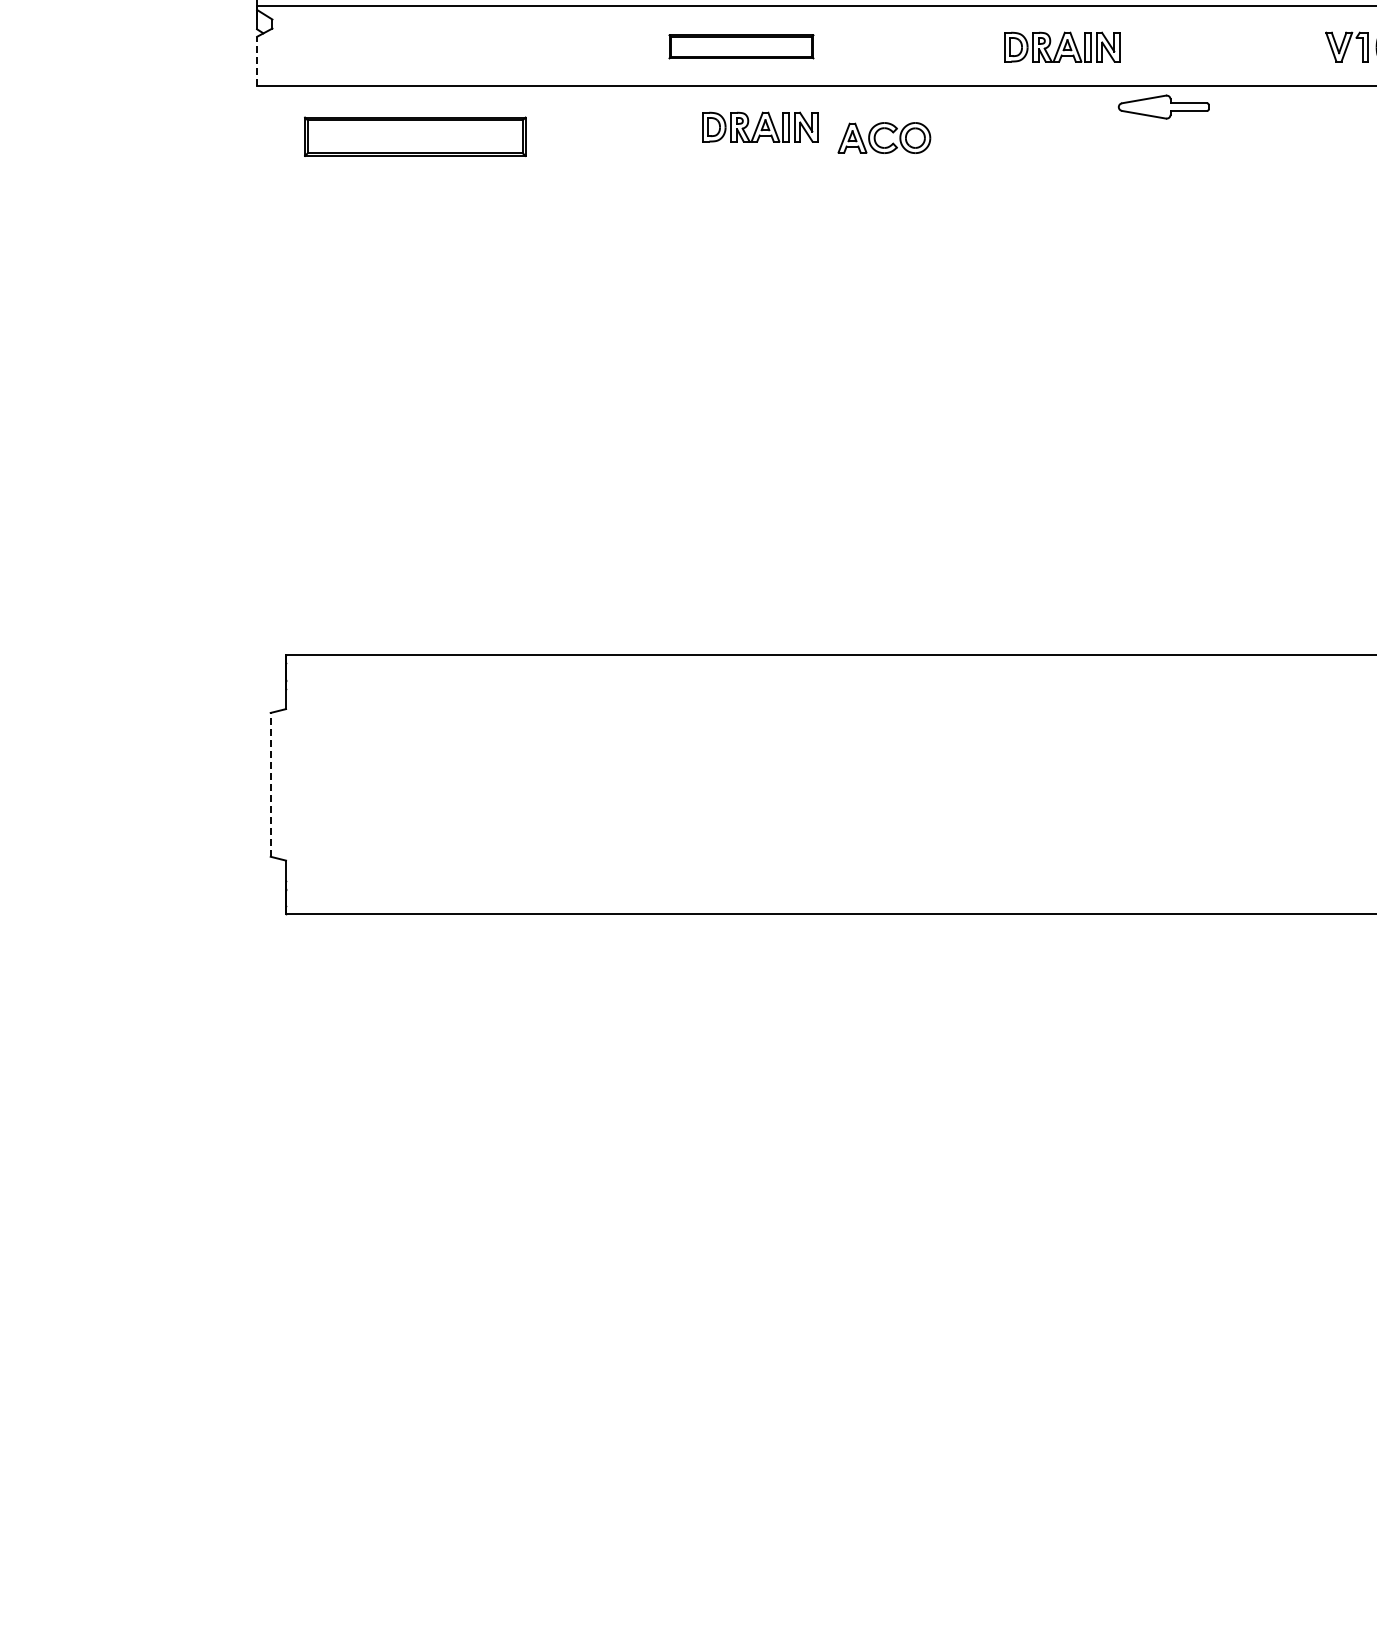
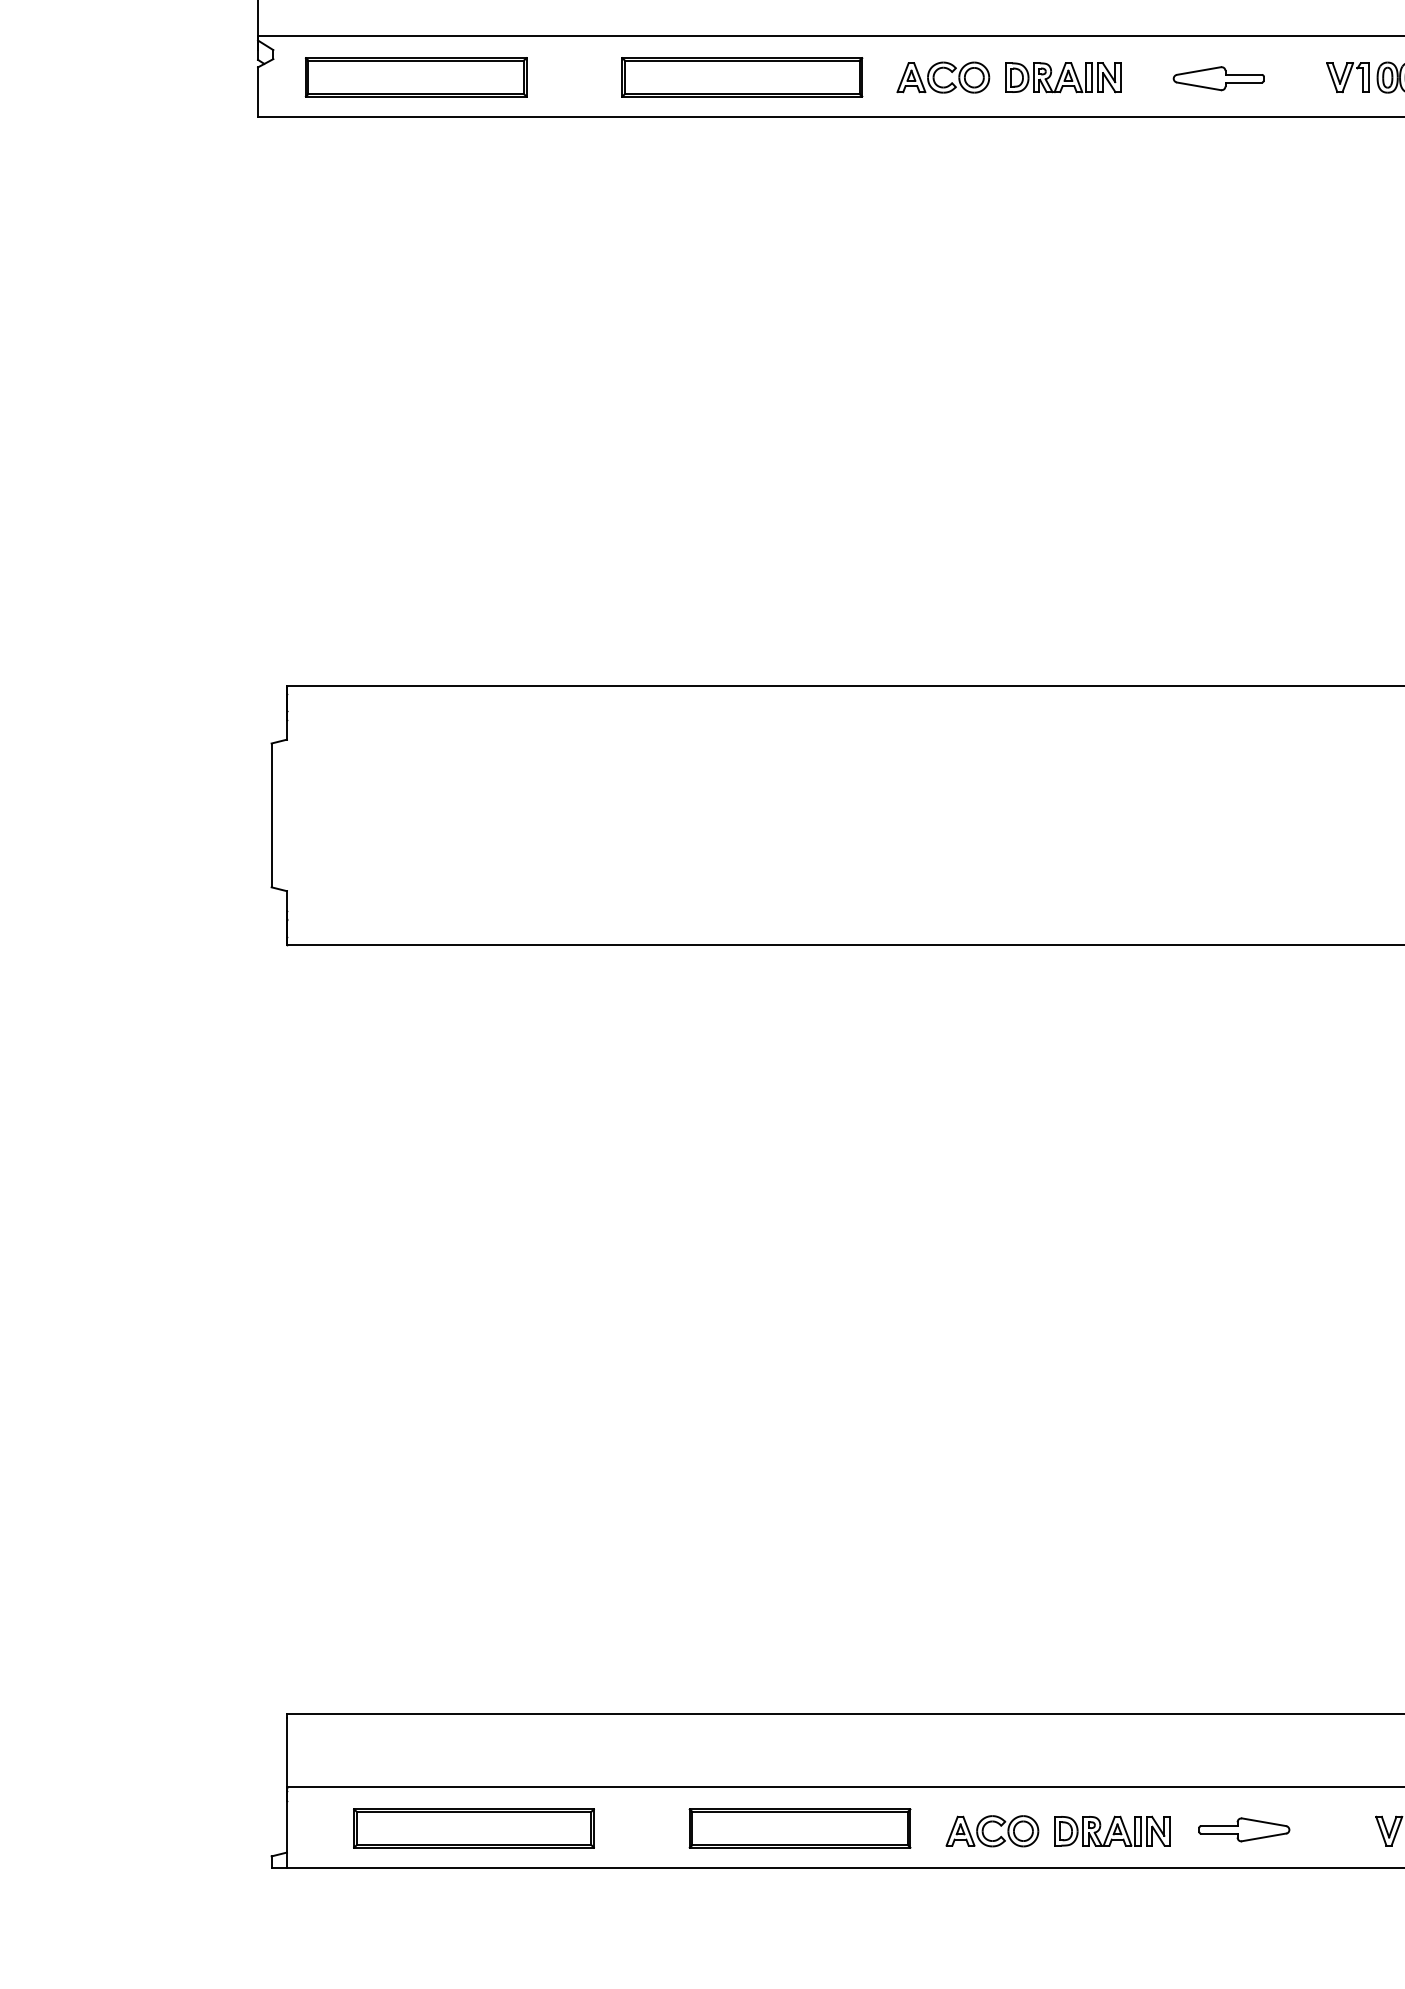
part: (741, 46) -> (742, 77), size x1.67
line: (257, 61) -> (258, 92), dashed -> solid
part: (1163, 106) -> (1218, 78), moved
part: (760, 126) -> (761, 157), removed
part: (881, 129) -> (940, 69), moved
part: (414, 136) -> (415, 77), moved
line: (270, 784) -> (271, 815), dashed -> solid

